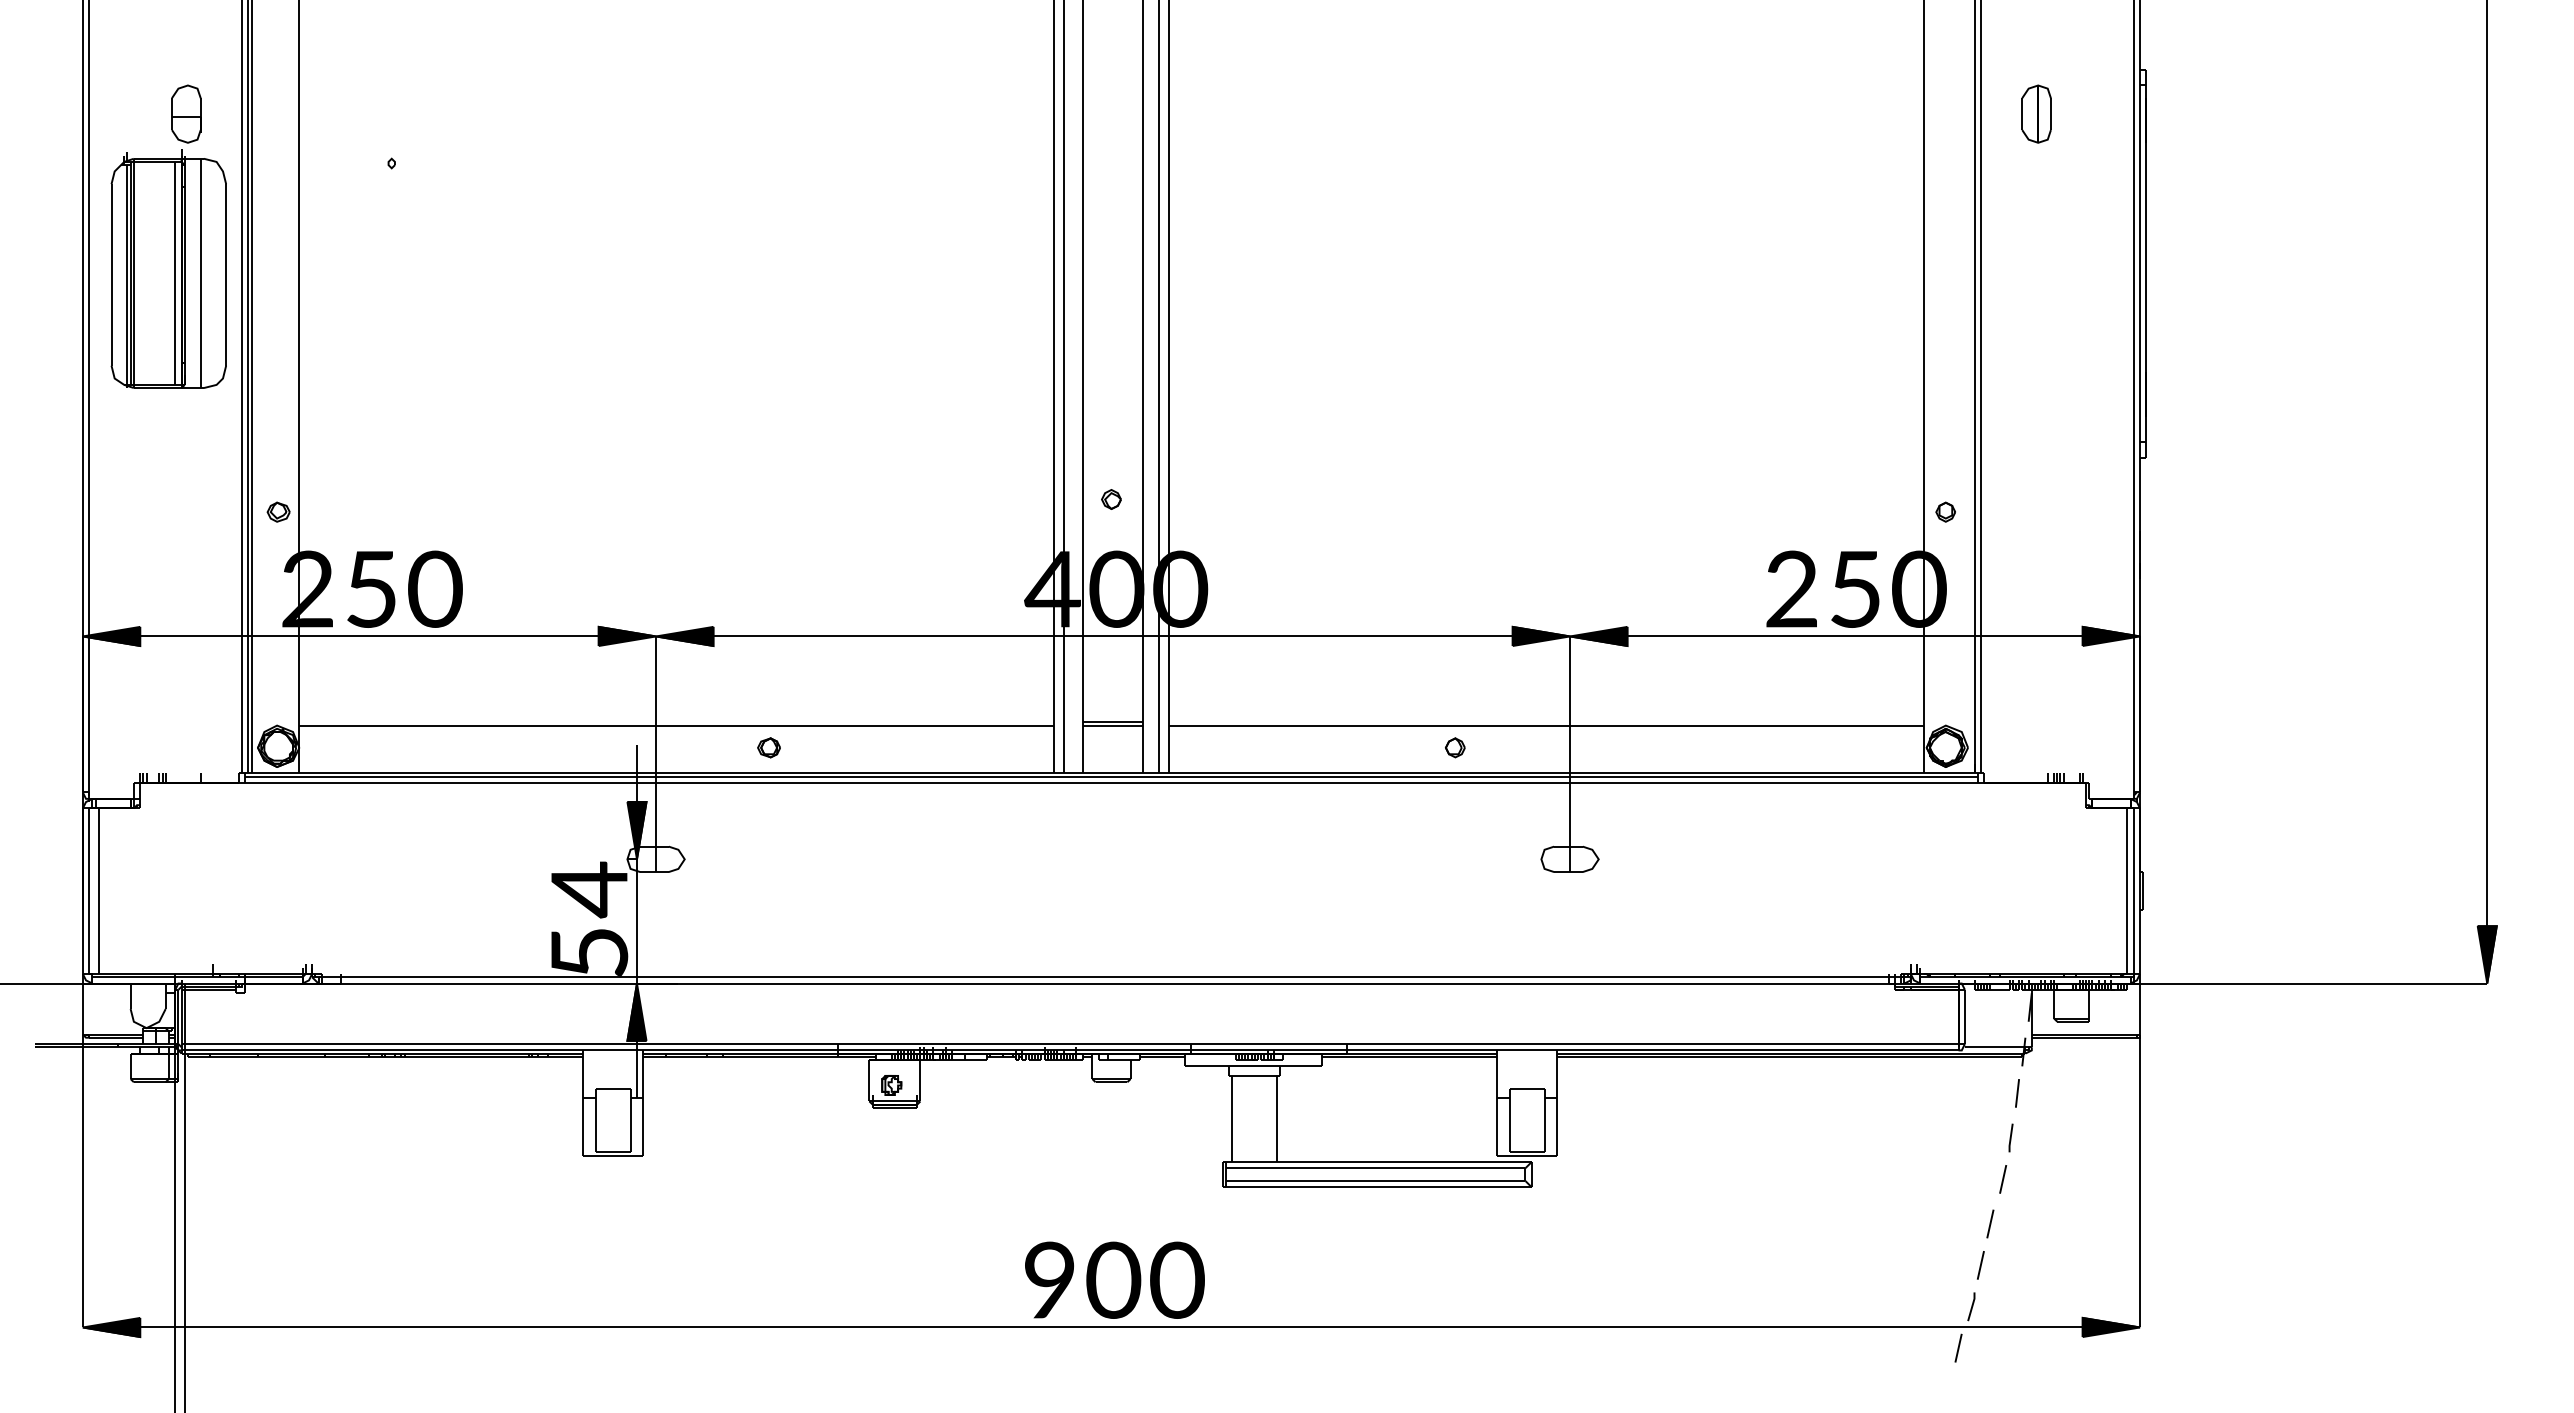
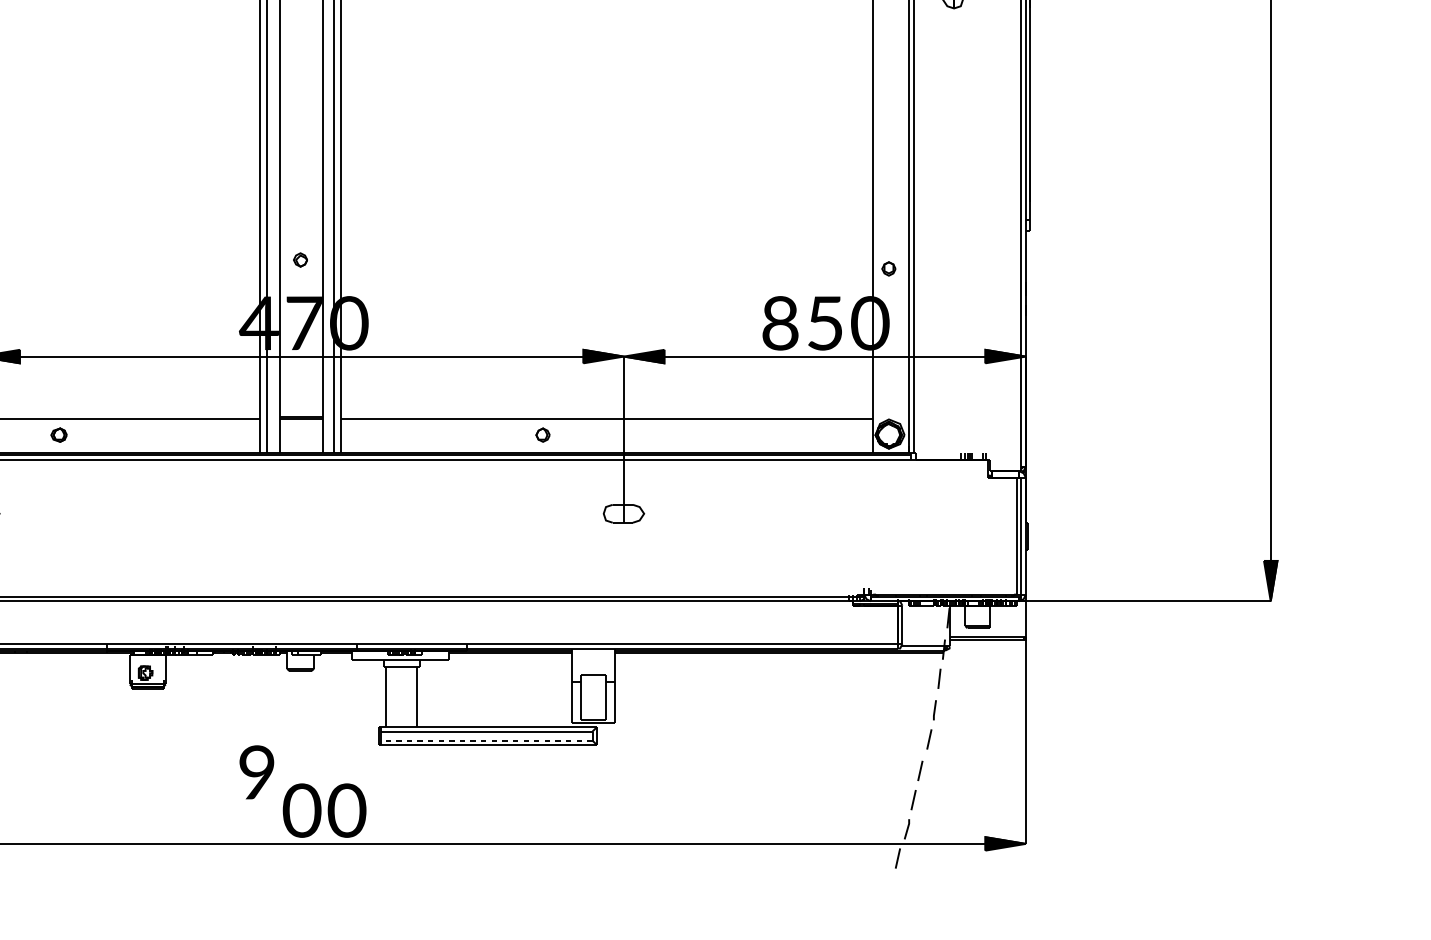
text: (1116, 588) -> (304, 322), 0 -> 7
text: (1791, 589) -> (780, 323), 2 -> 8
line: (1375, 1181) -> (486, 740), solid -> dashed
text: (1049, 1279) -> (256, 771), moved

